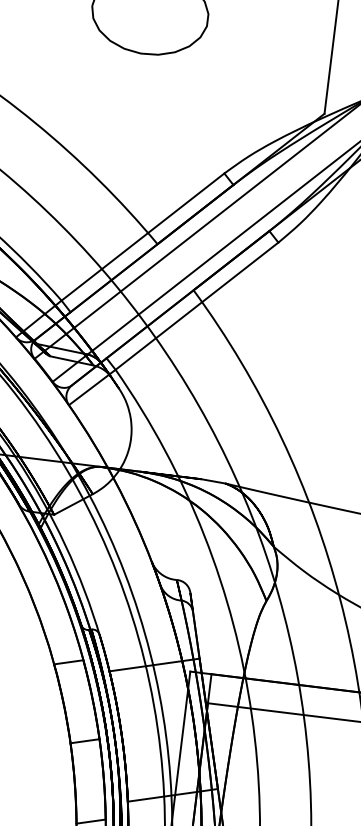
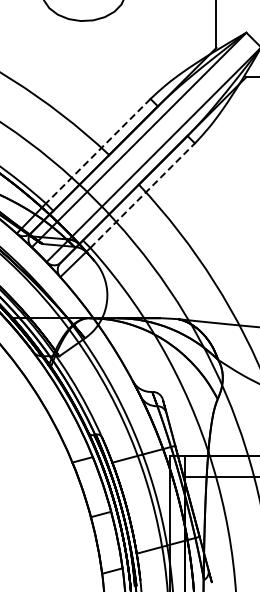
line: (143, 237) -> (98, 151), solid -> dashed
line: (196, 305) -> (142, 195), solid -> dashed

